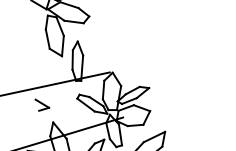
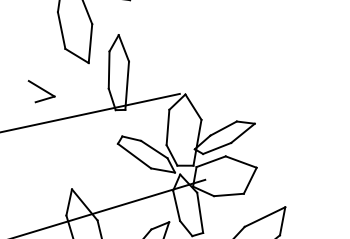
part: (42, 104) -> (42, 90), moved

